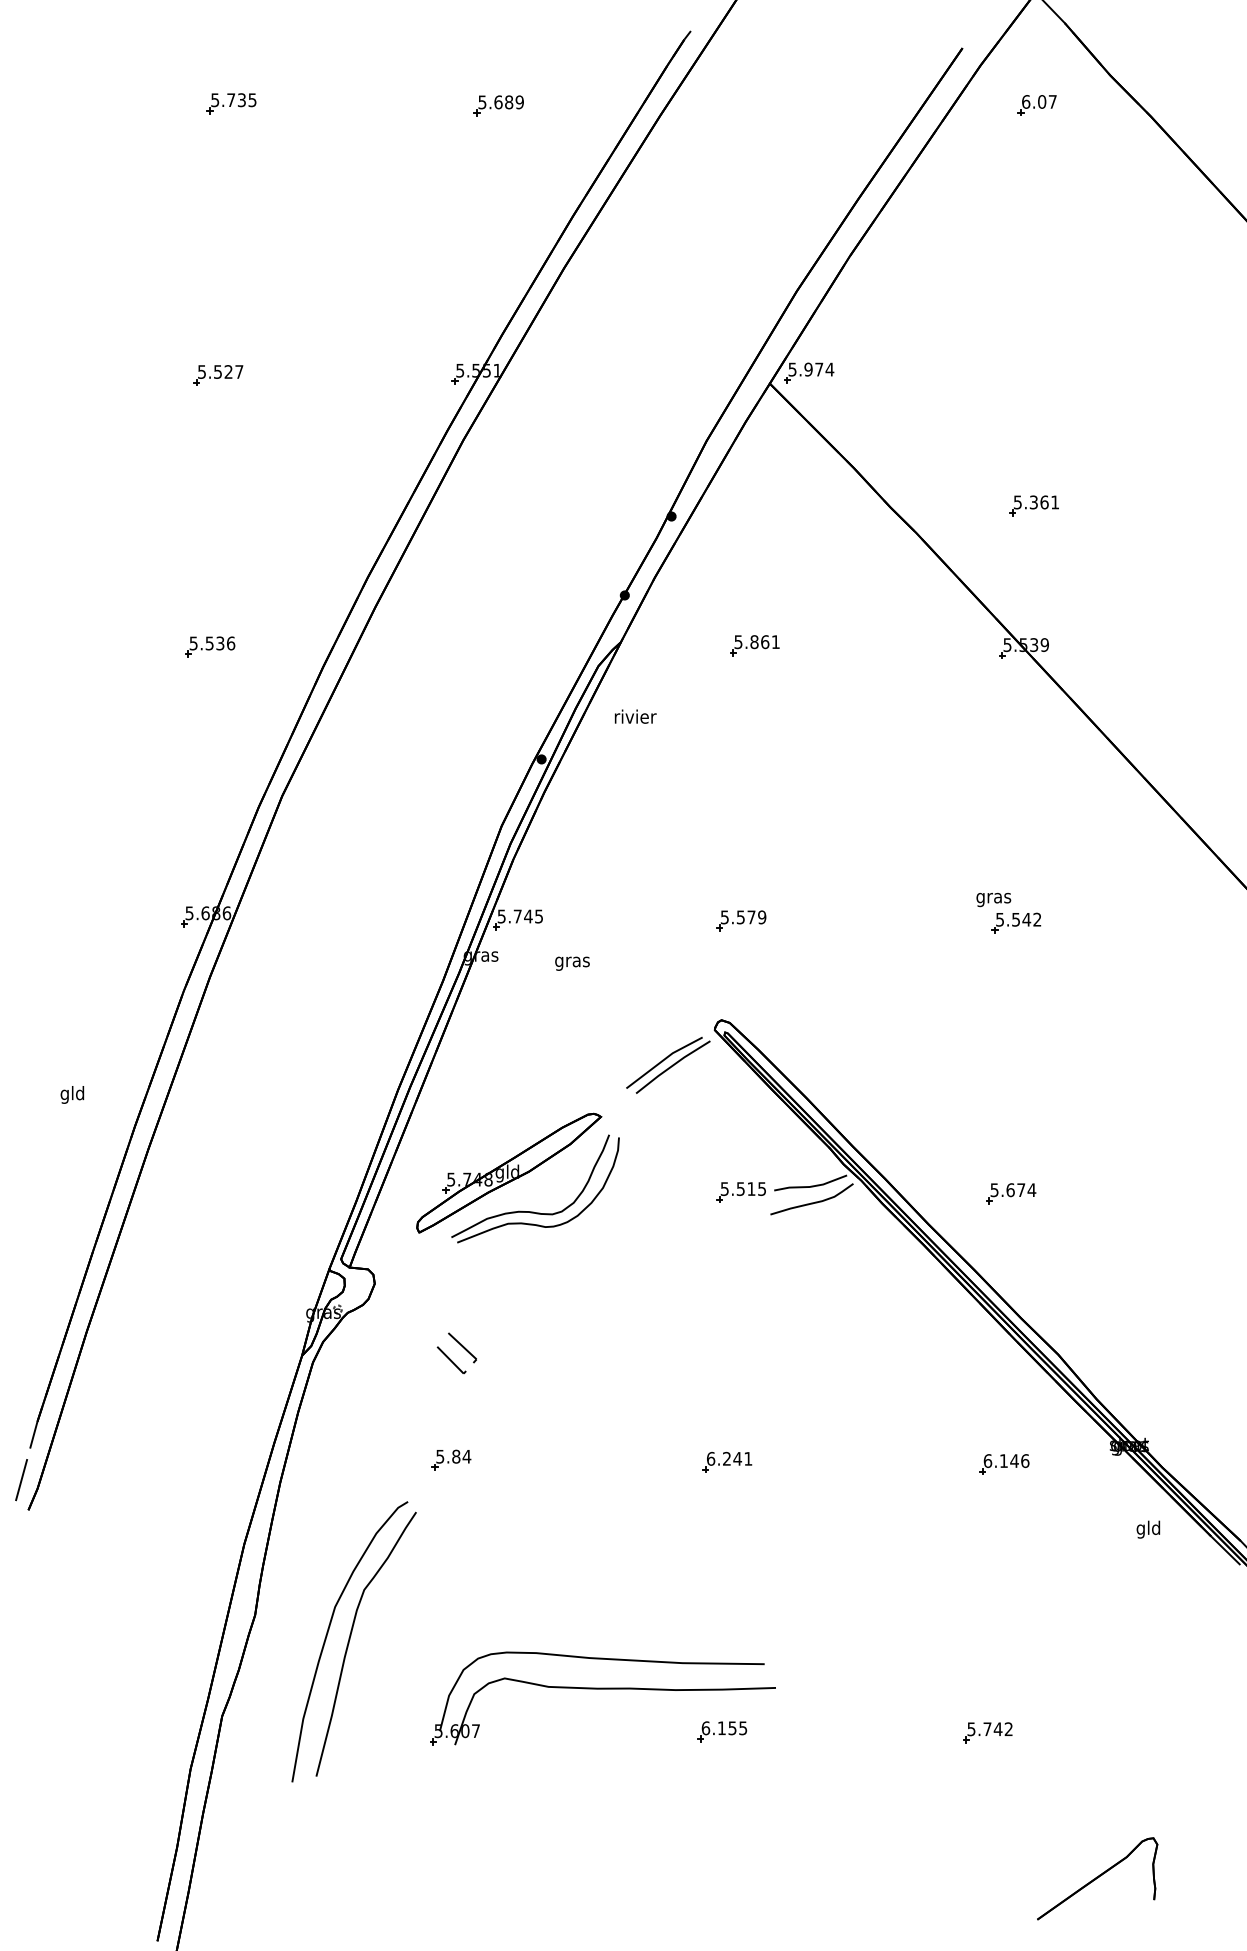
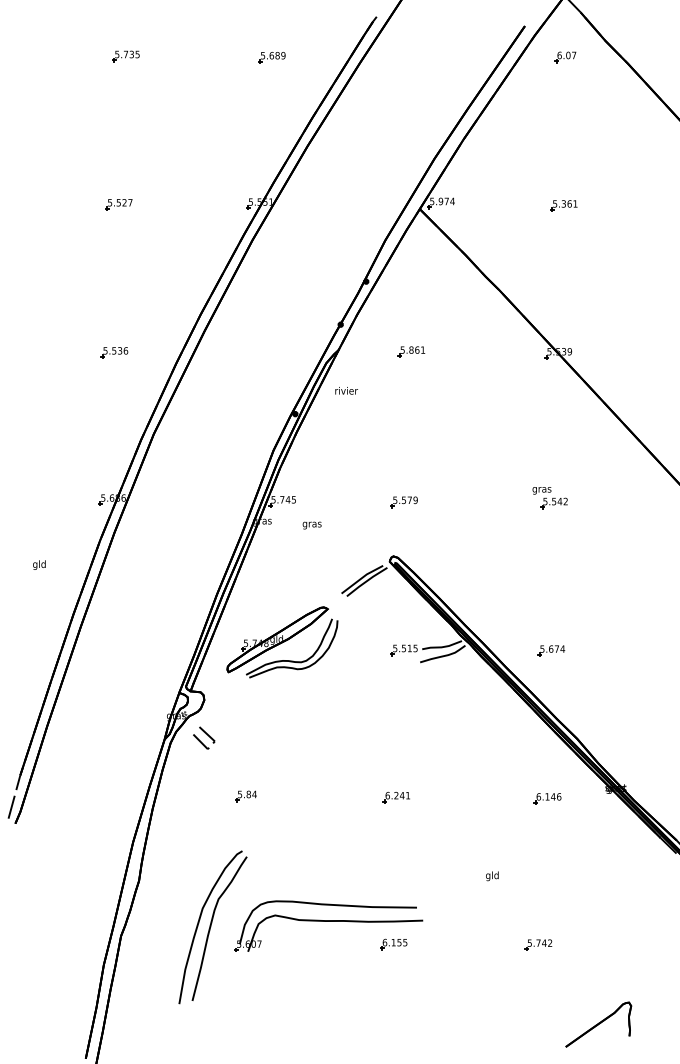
part: (1033, 505) -> (563, 205), moved
text: (72, 1093) -> (39, 564), moved
line: (461, 1346) -> (206, 734), moved
text: (1148, 1530) -> (492, 876), moved
part: (353, 1641) -> (212, 927), moved

